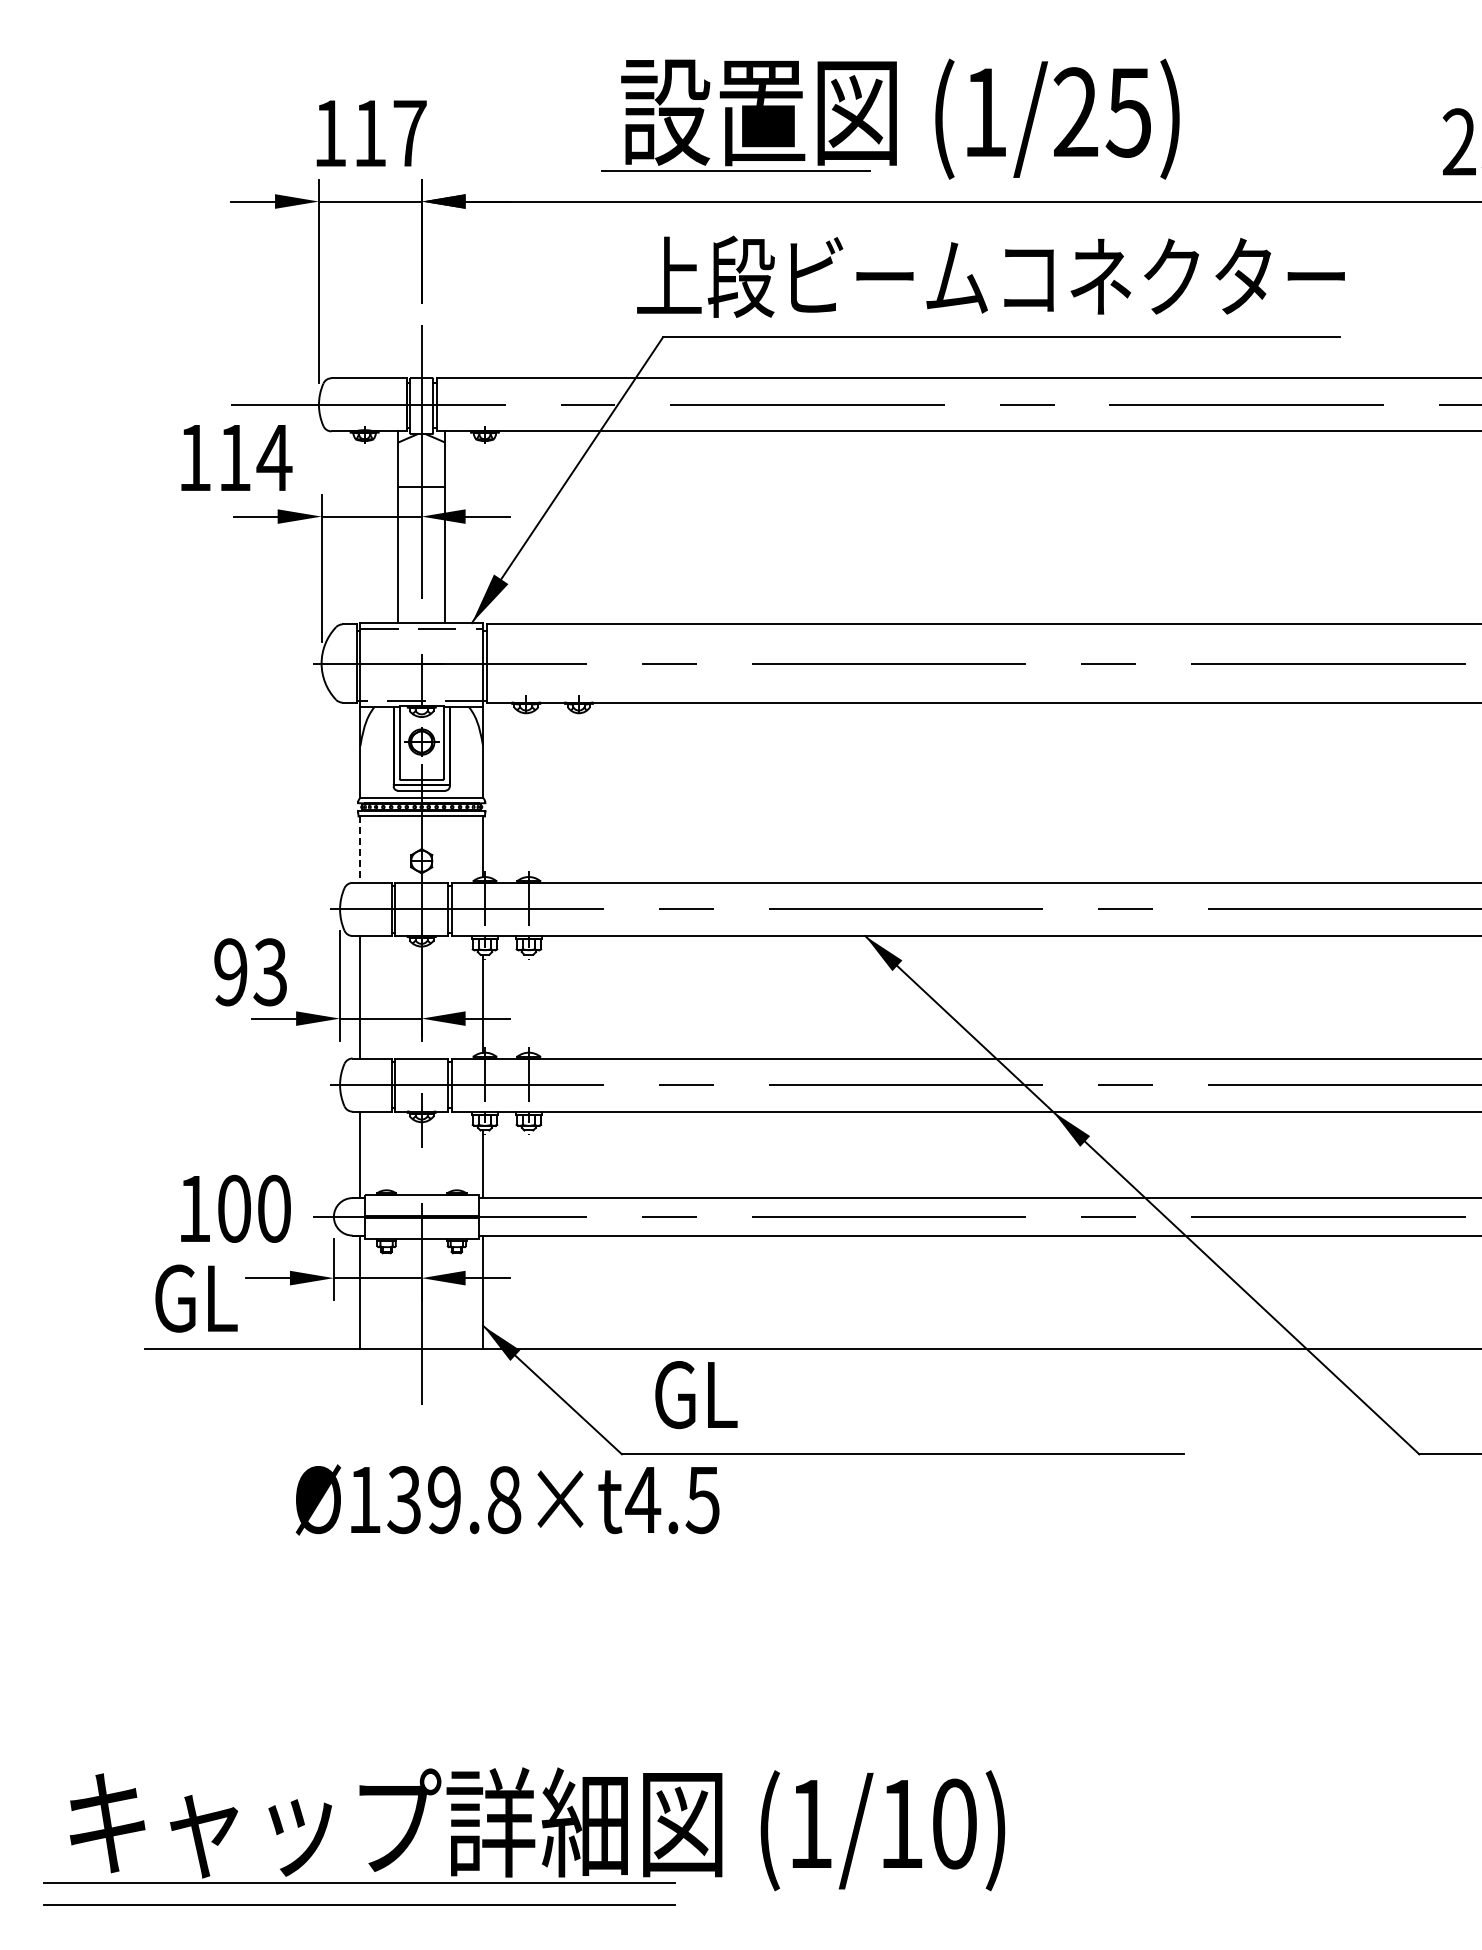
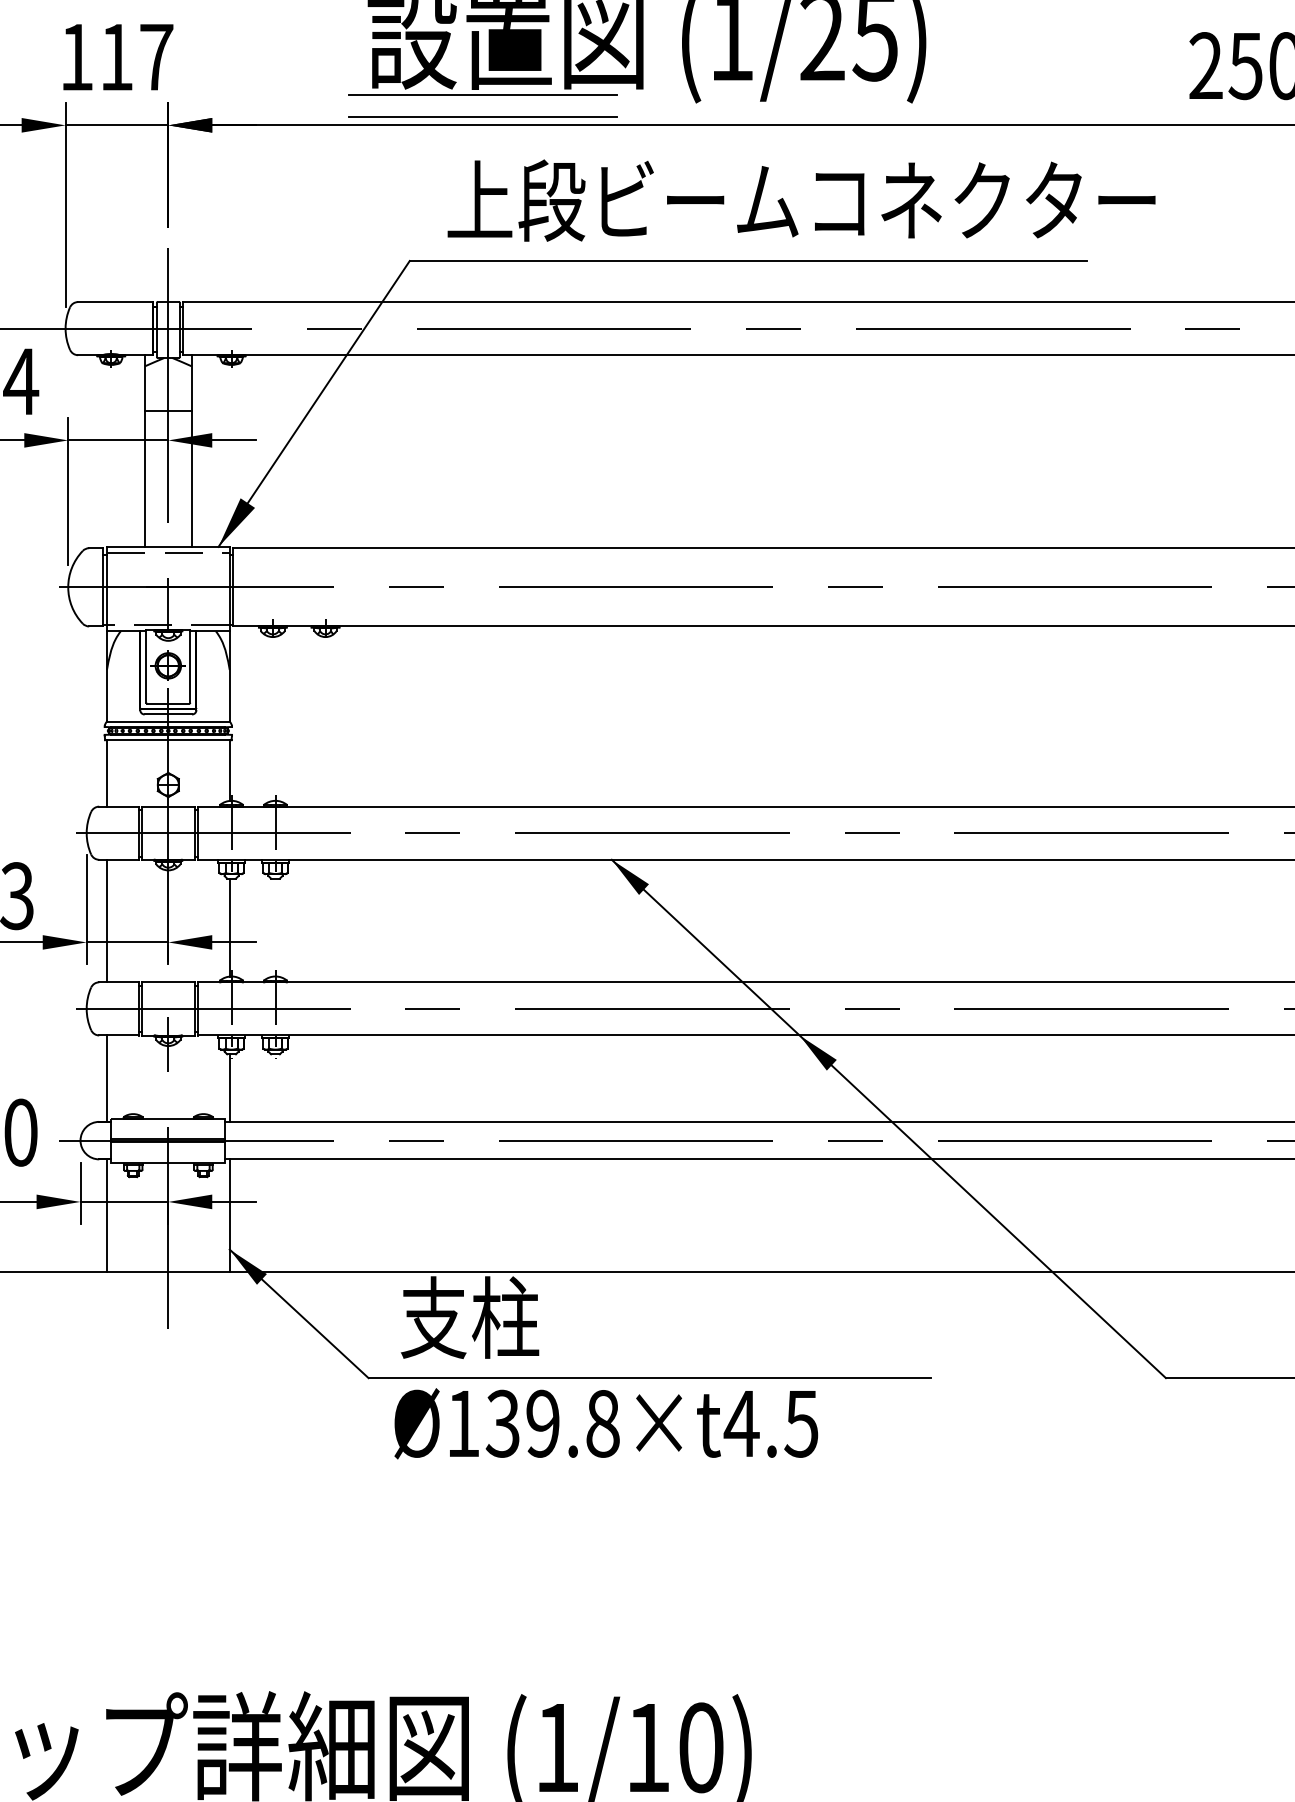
line: (735, 193) -> (482, 117), added
text: (990, 276) -> (801, 200), moved
line: (360, 850) -> (107, 774), dashed -> solid
text: (723, 1393) -> (470, 1317), GL -> 支柱
text: (507, 1499) -> (606, 1423), moved

